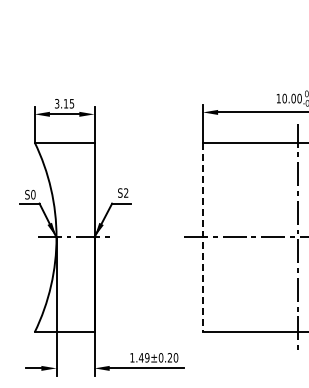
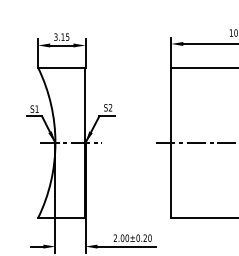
text: (33, 194) -> (37, 108), S0 -> S1
line: (202, 237) -> (170, 142), dashed -> solid
text: (139, 357) -> (121, 237), 1.49±0.20 -> 2.00±0.20

